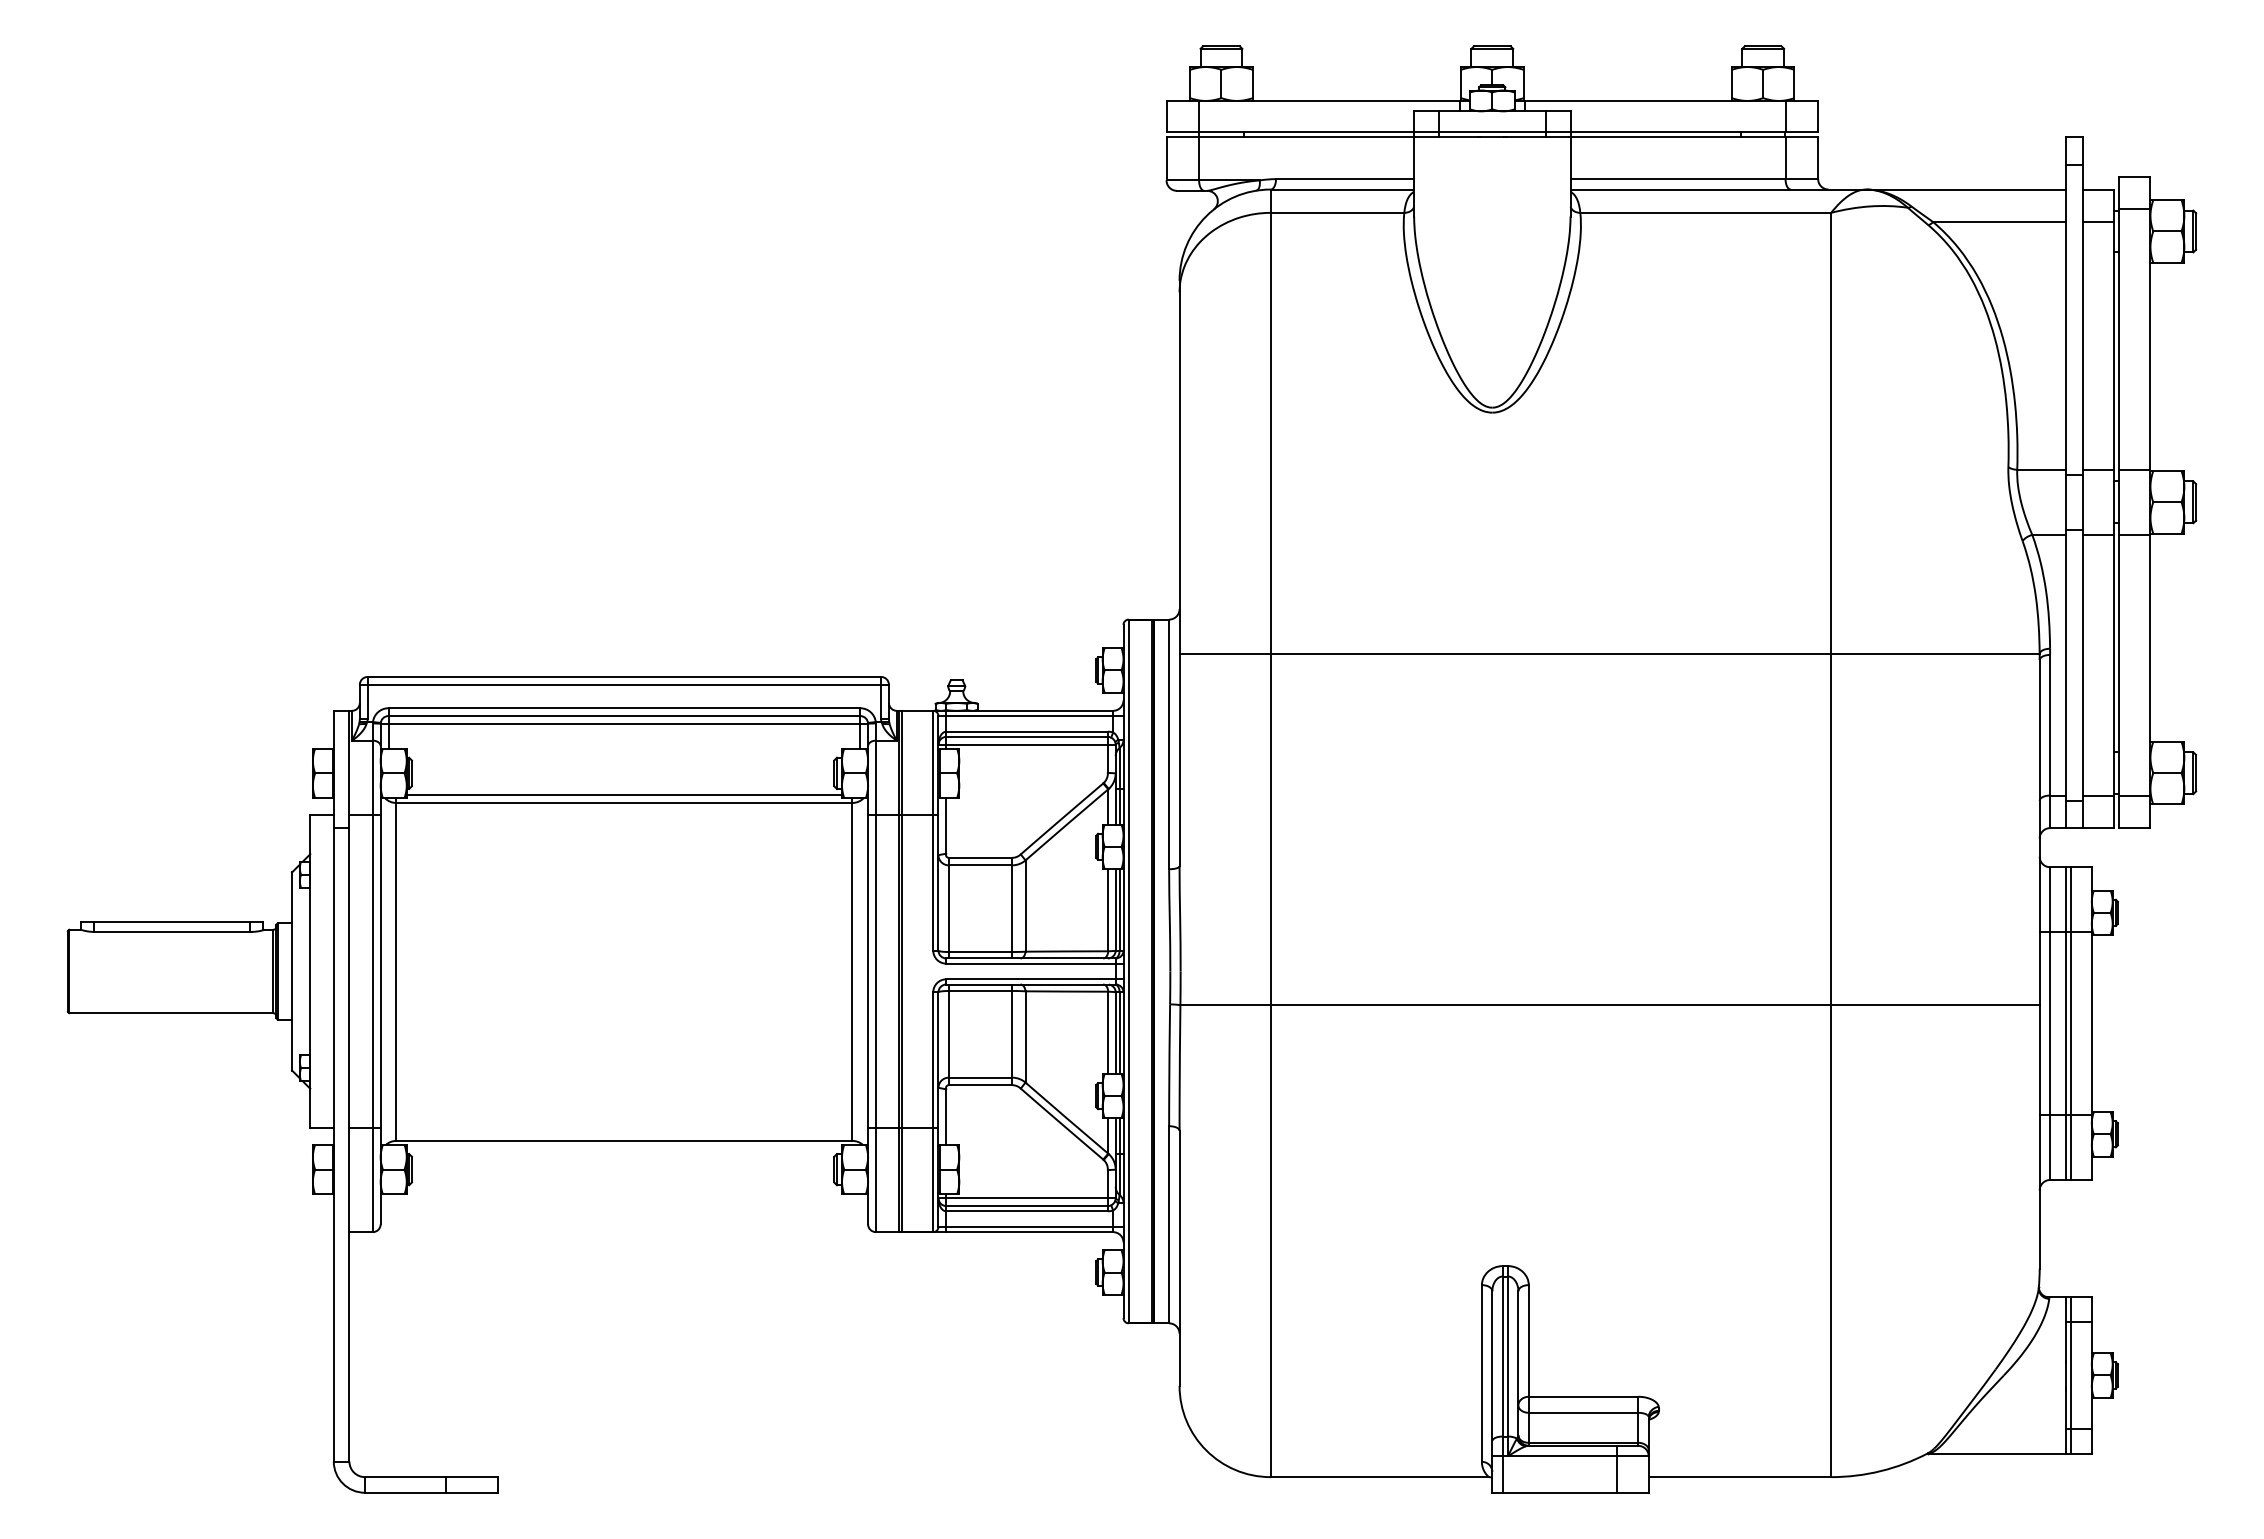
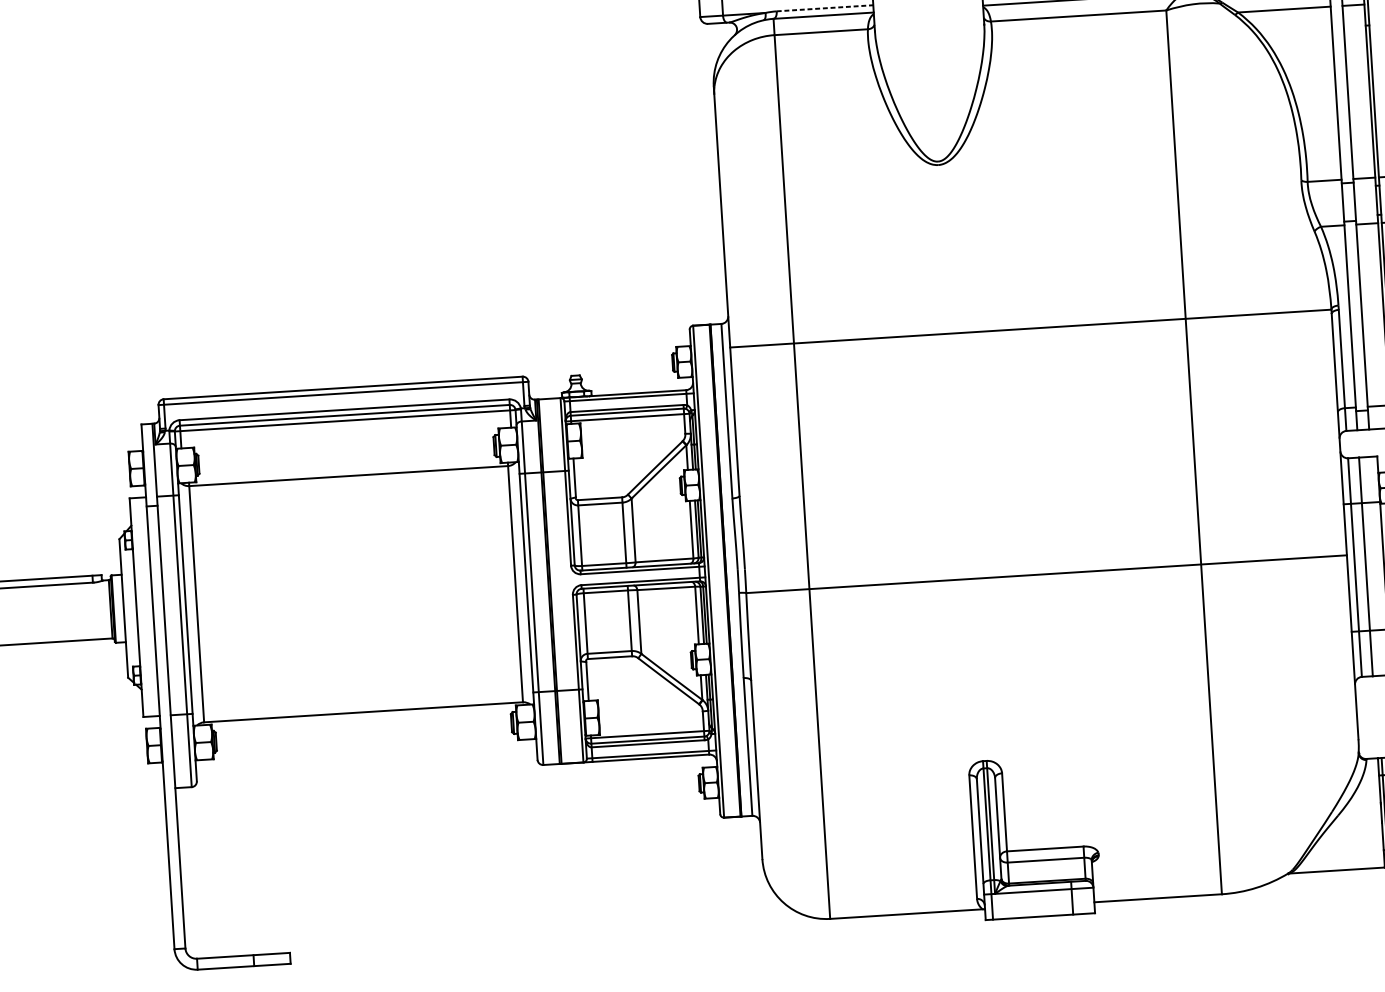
line: (1345, 179) -> (825, 8), solid -> dashed
line: (624, 795) -> (348, 470), removed
line: (2070, 1023) -> (1369, 566), removed

